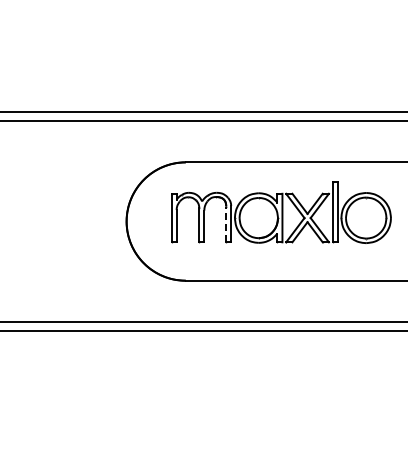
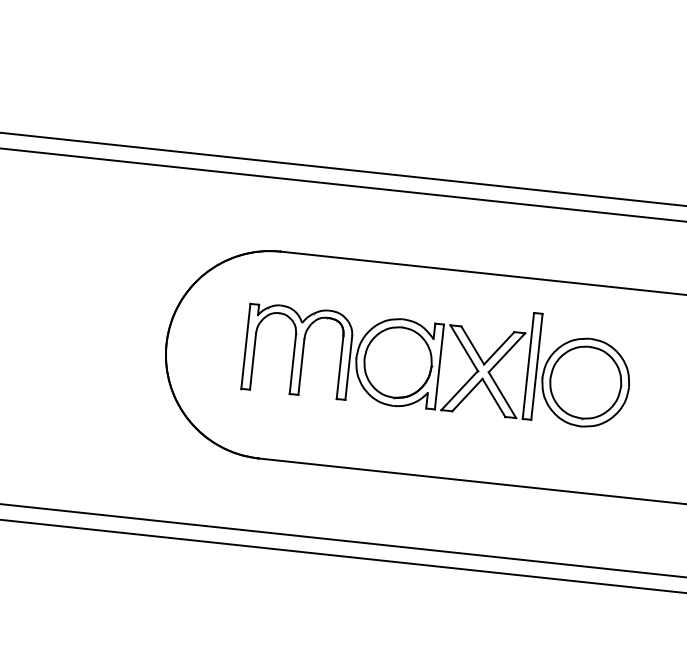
line: (226, 224) -> (340, 367), dashed -> solid

